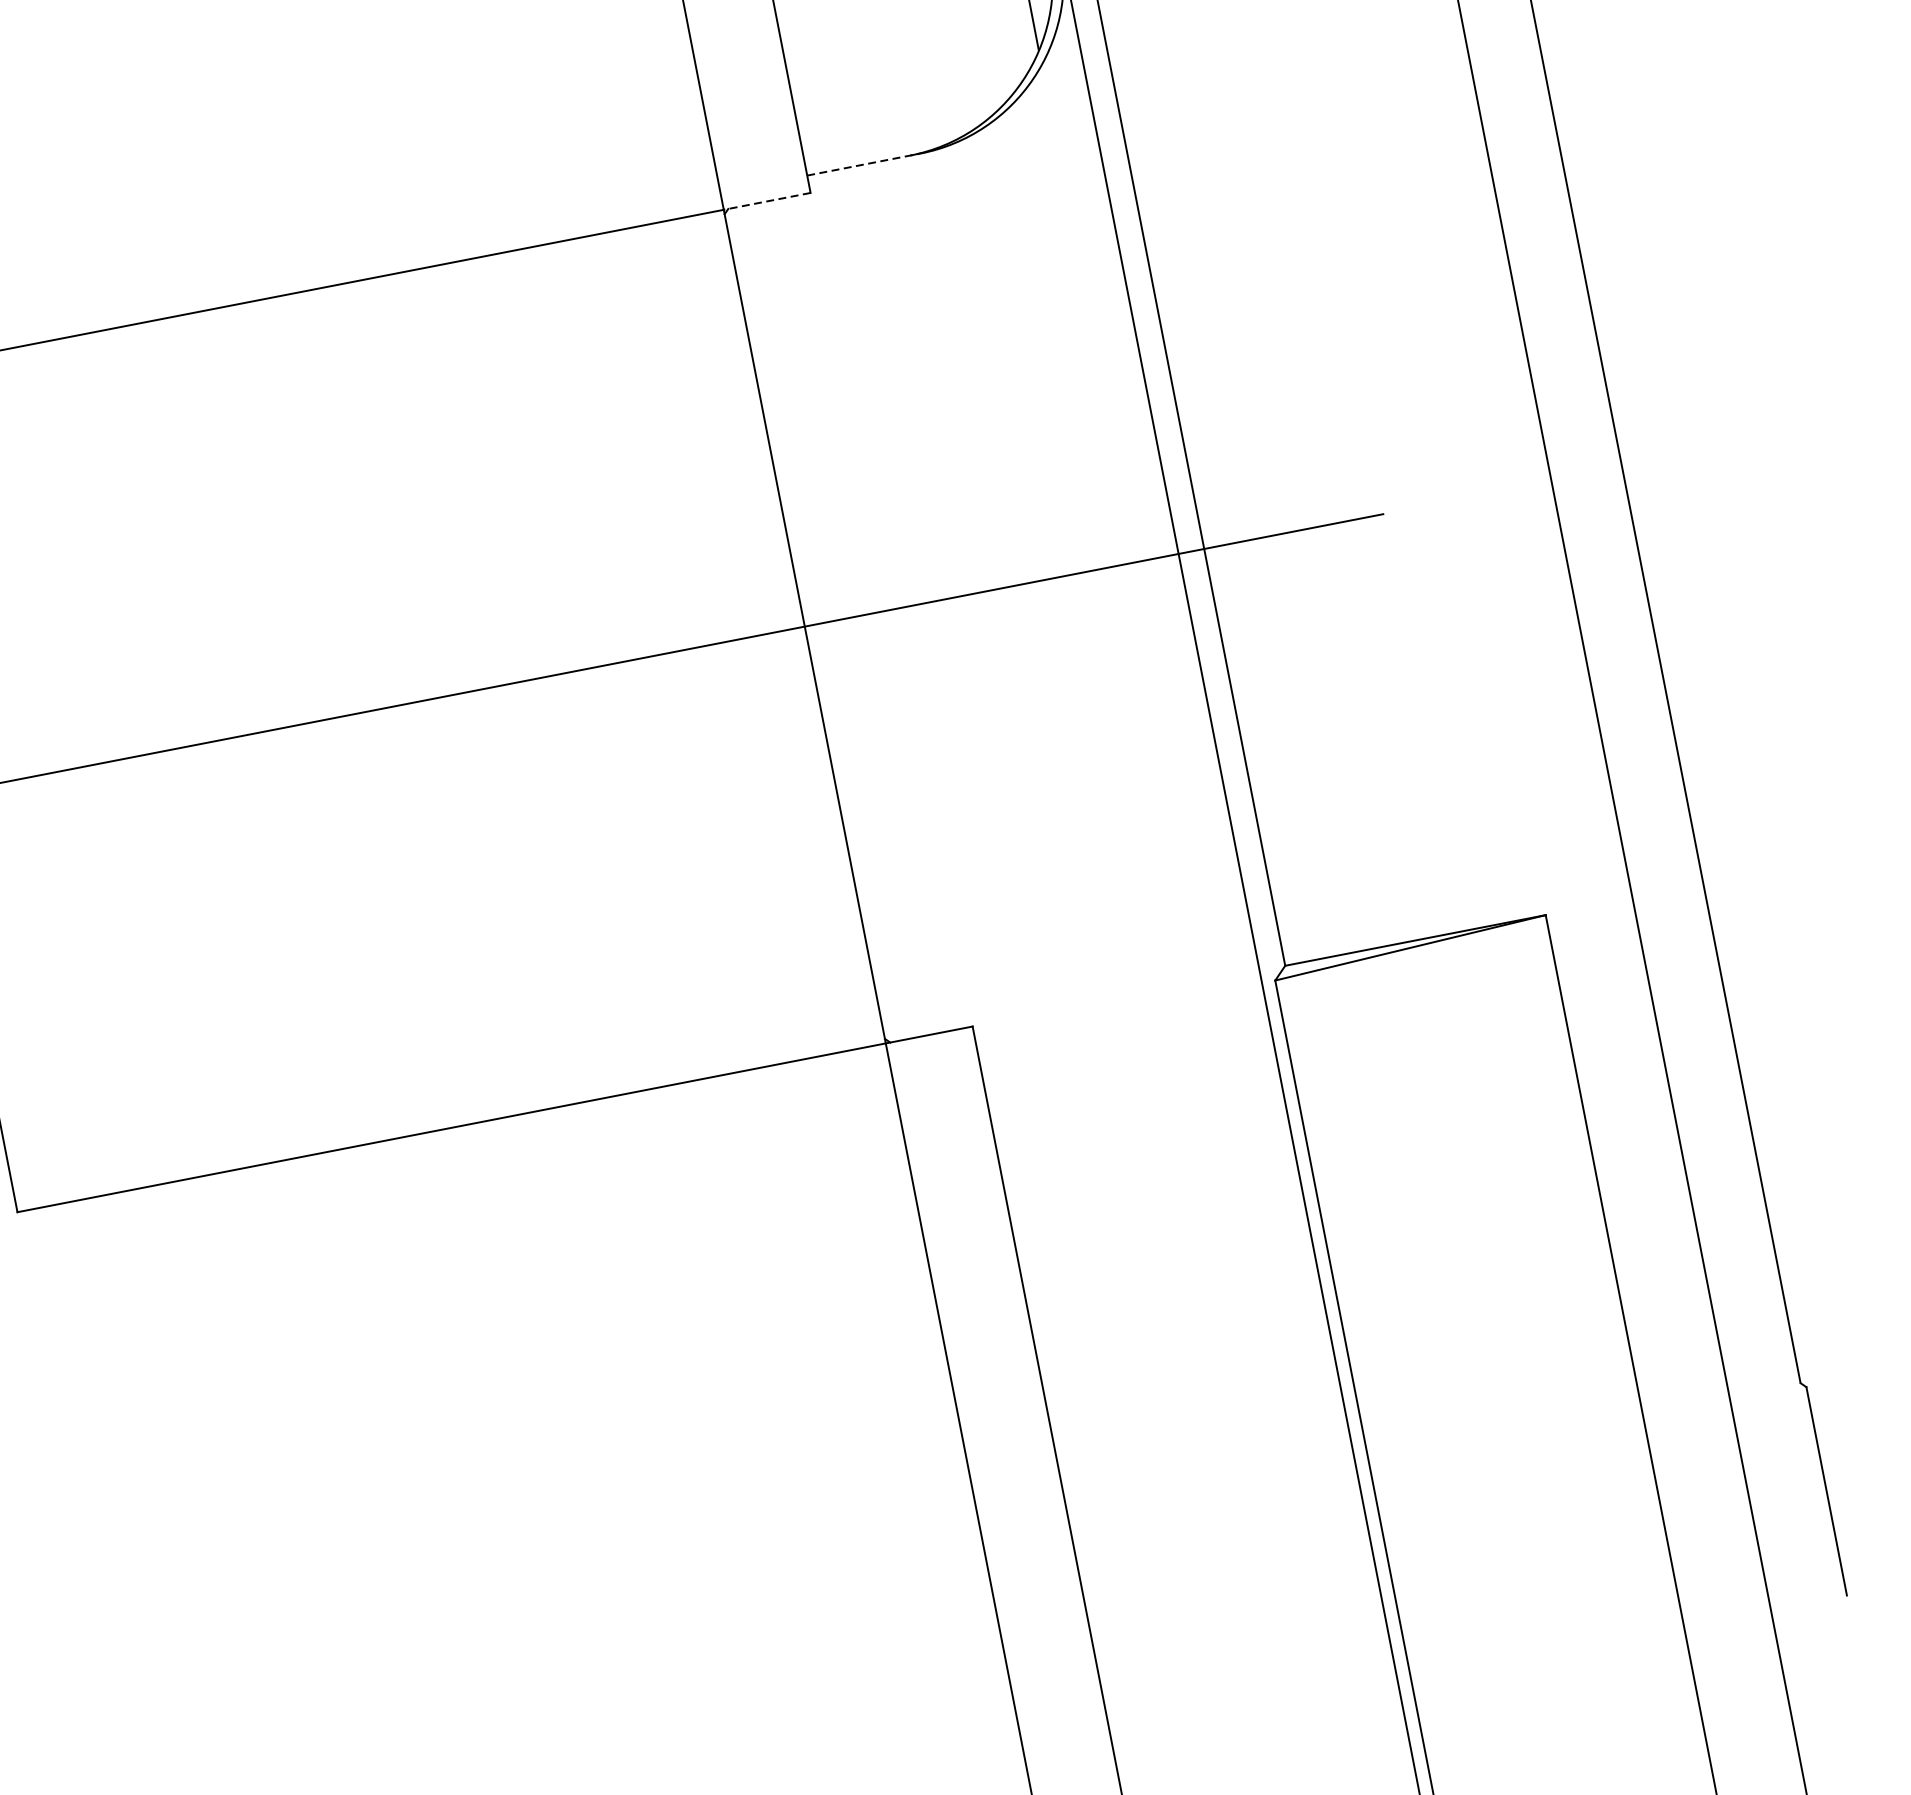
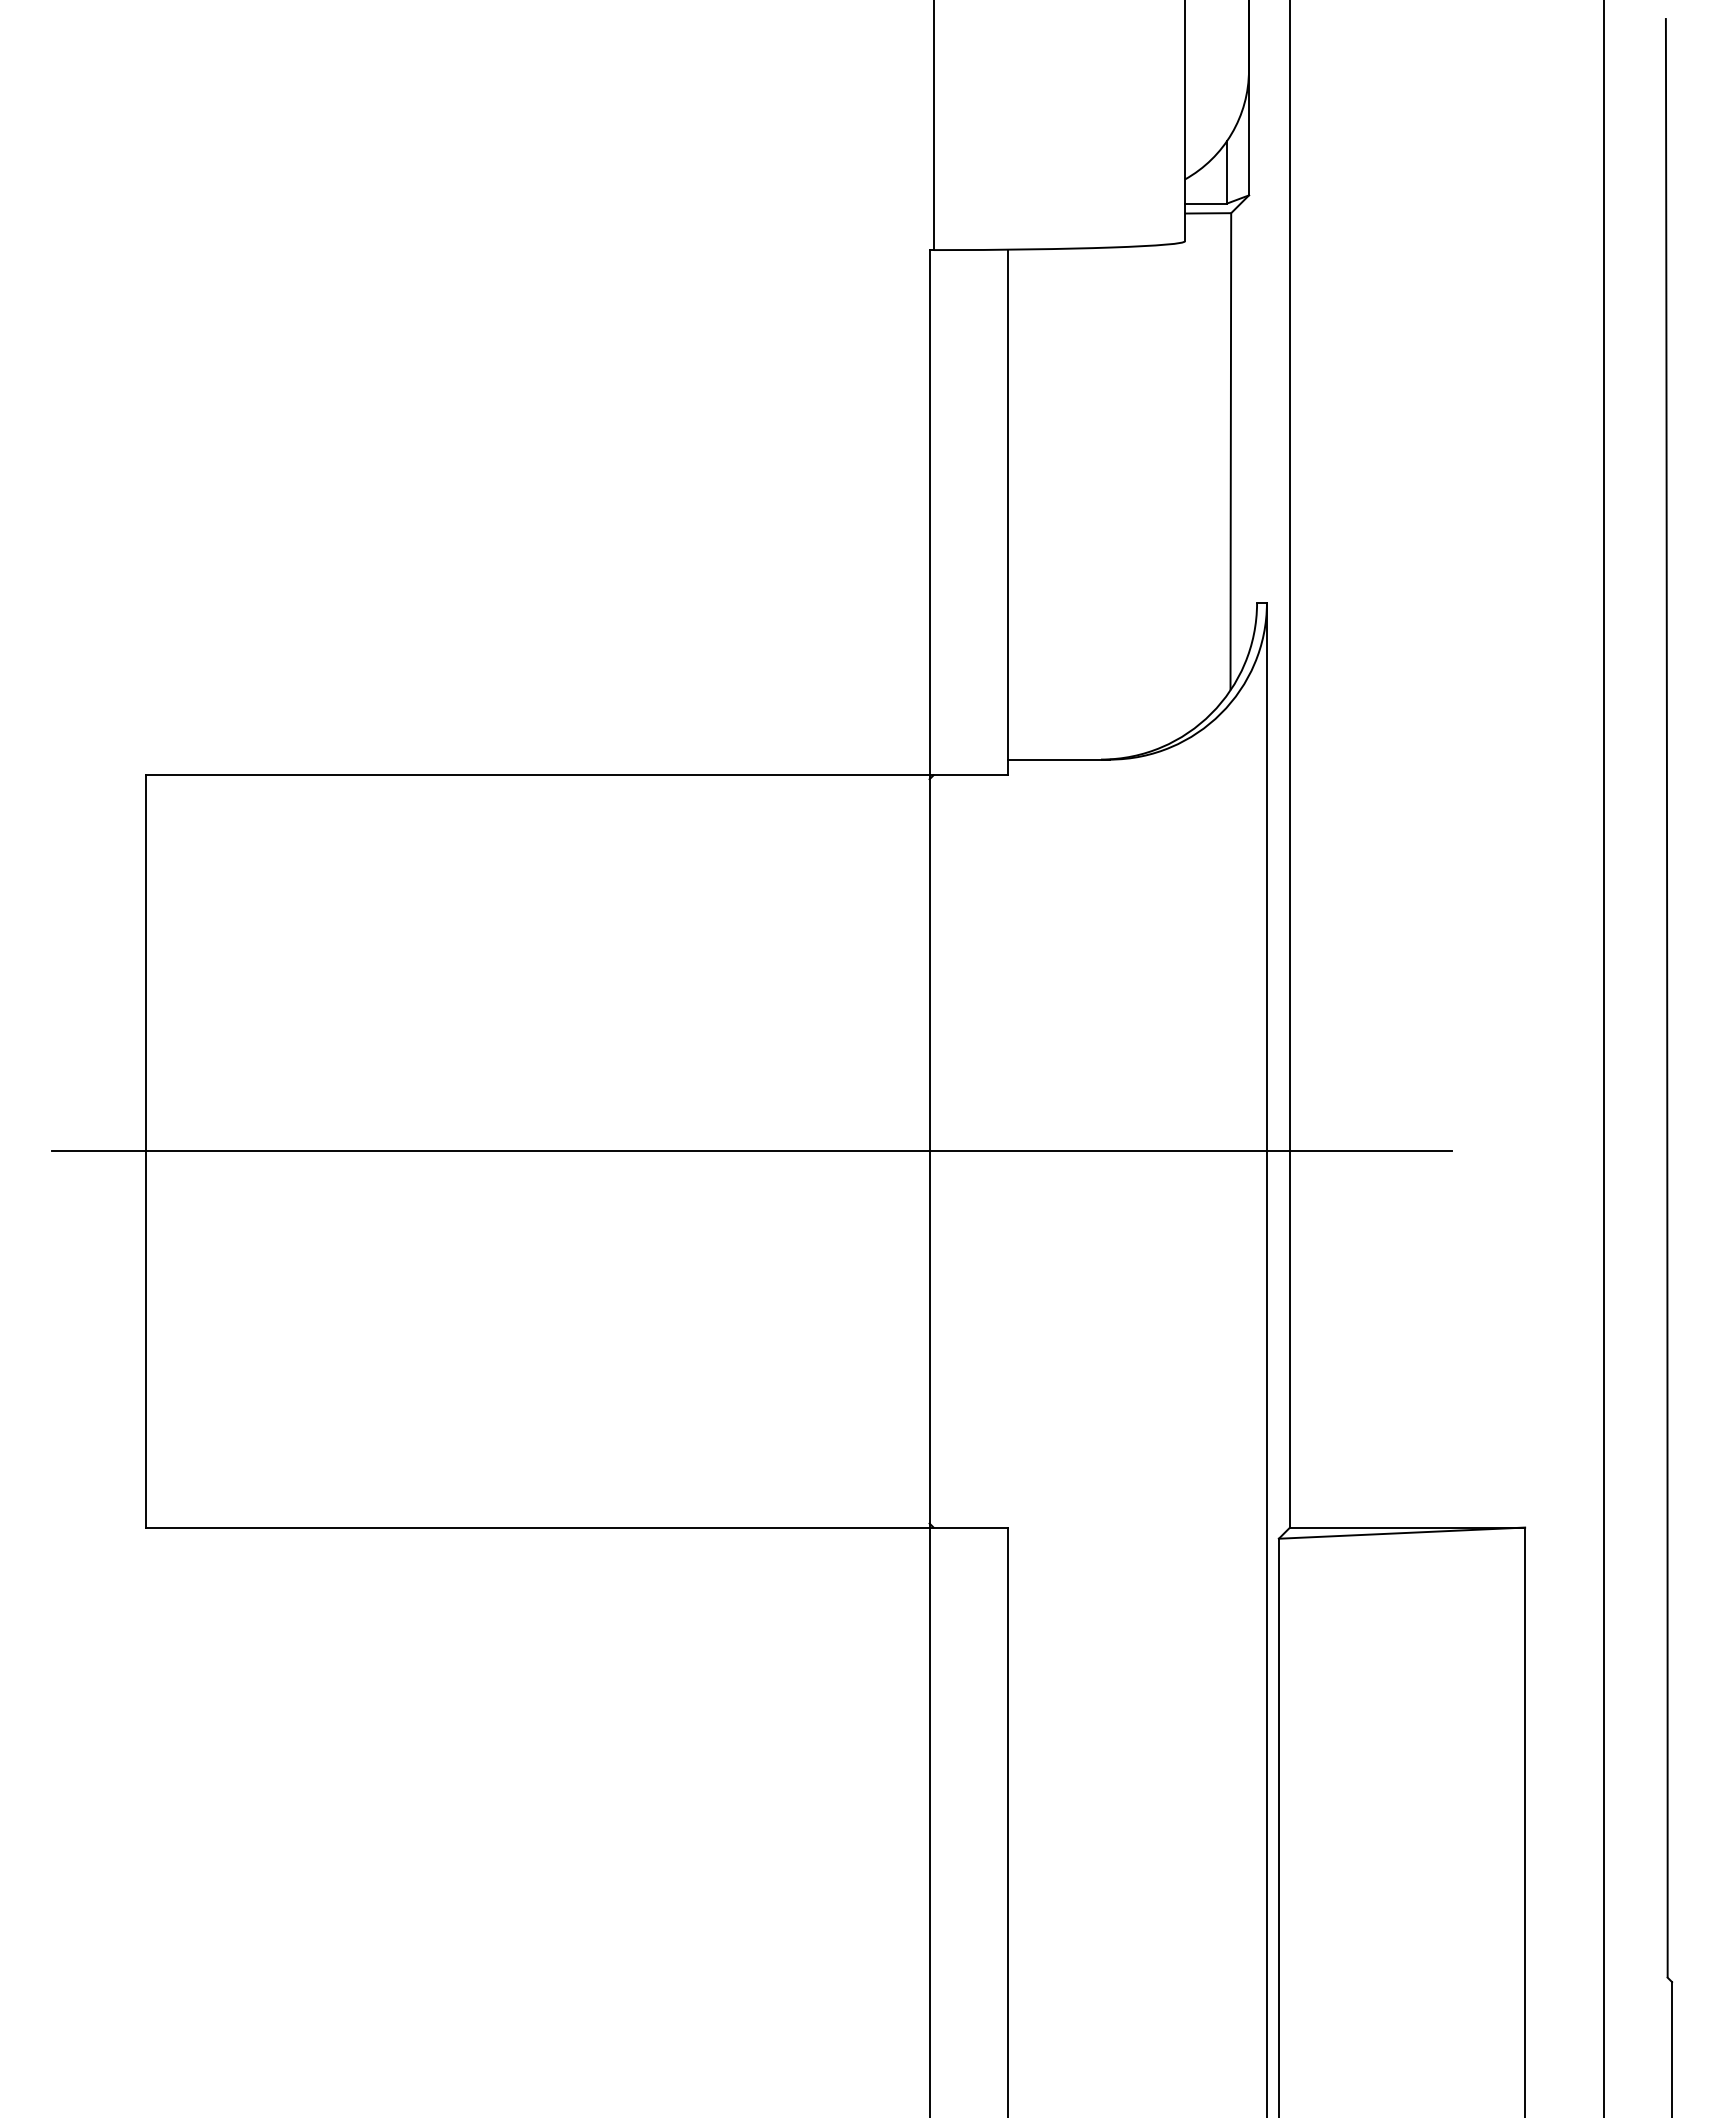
line: (863, 164) -> (1058, 759), dashed -> solid
line: (766, 201) -> (968, 775), dashed -> solid

